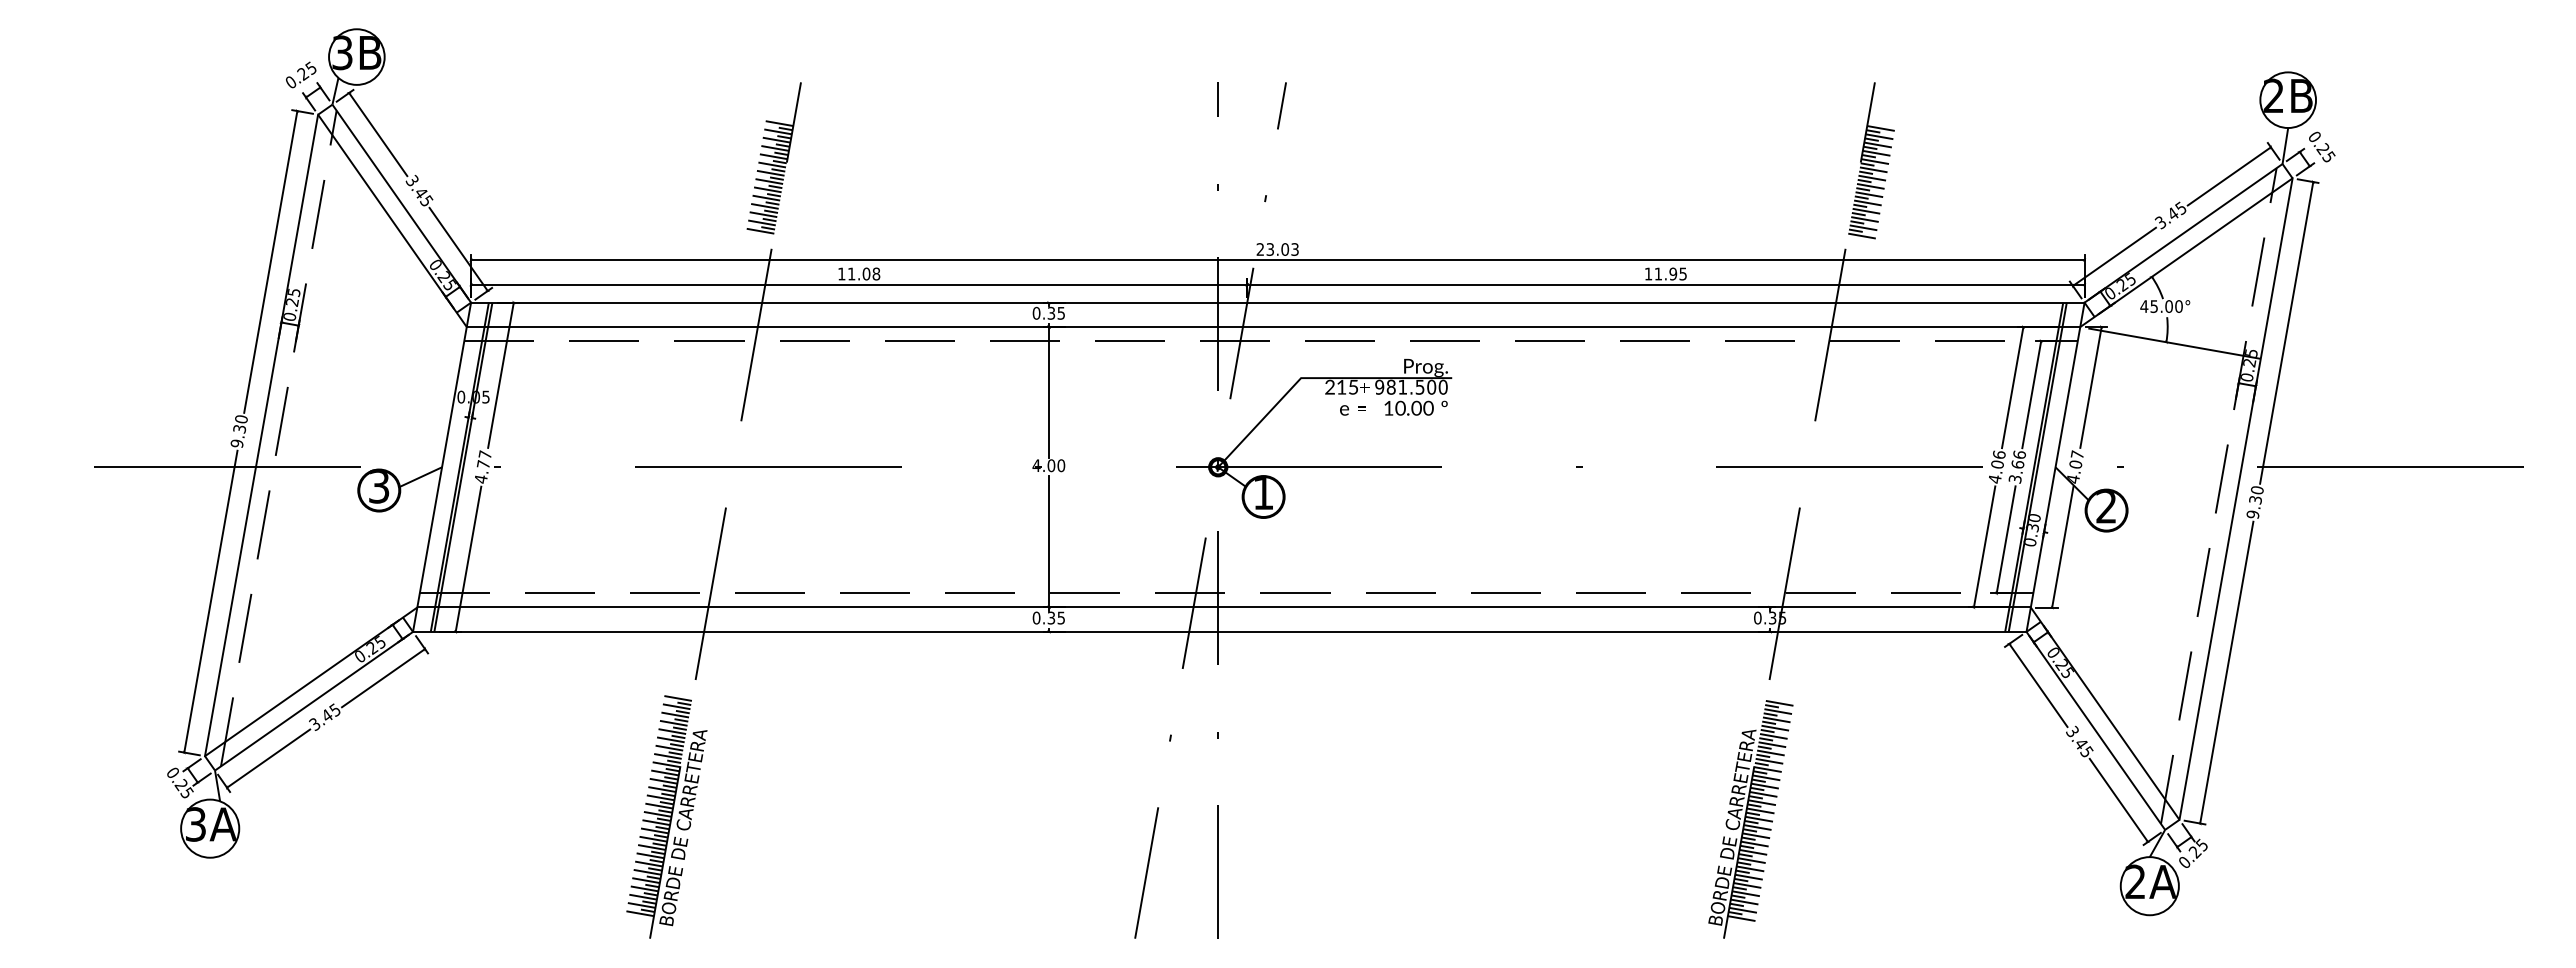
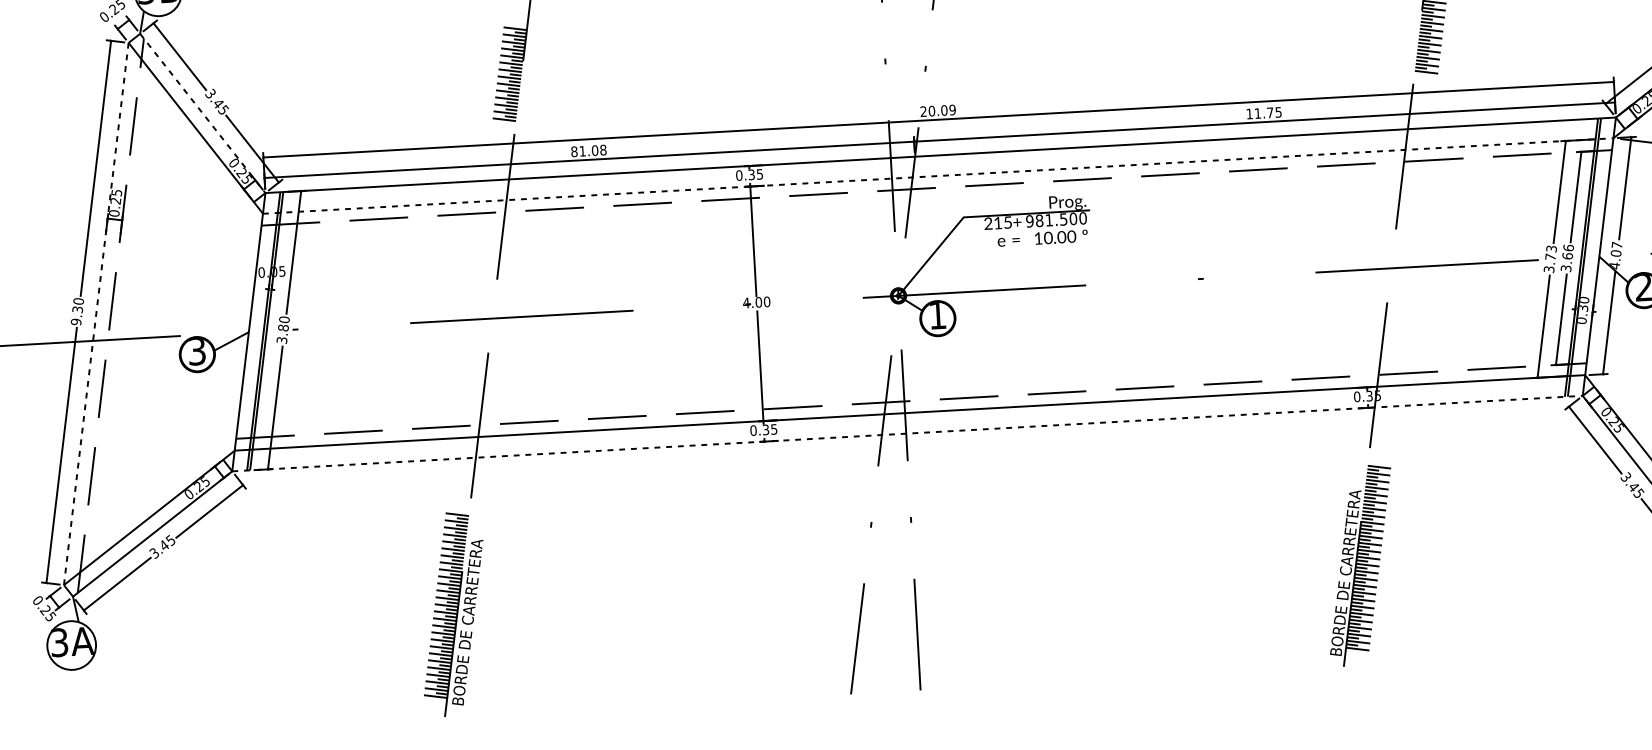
line: (401, 203) -> (202, 113), solid -> dashed
text: (1282, 249) -> (942, 110), 23.03 -> 20.09
text: (841, 273) -> (574, 151), 11.08 -> 81.08
text: (1673, 273) -> (1270, 112), 11.95 -> 11.75
line: (1273, 327) -> (938, 176), solid -> dashed
line: (261, 435) -> (96, 314), solid -> dashed
text: (482, 466) -> (282, 329), 4.77 -> 3.80
text: (1996, 466) -> (1549, 258), 4.06 -> 3.73
line: (1219, 631) -> (907, 433), solid -> dashed

